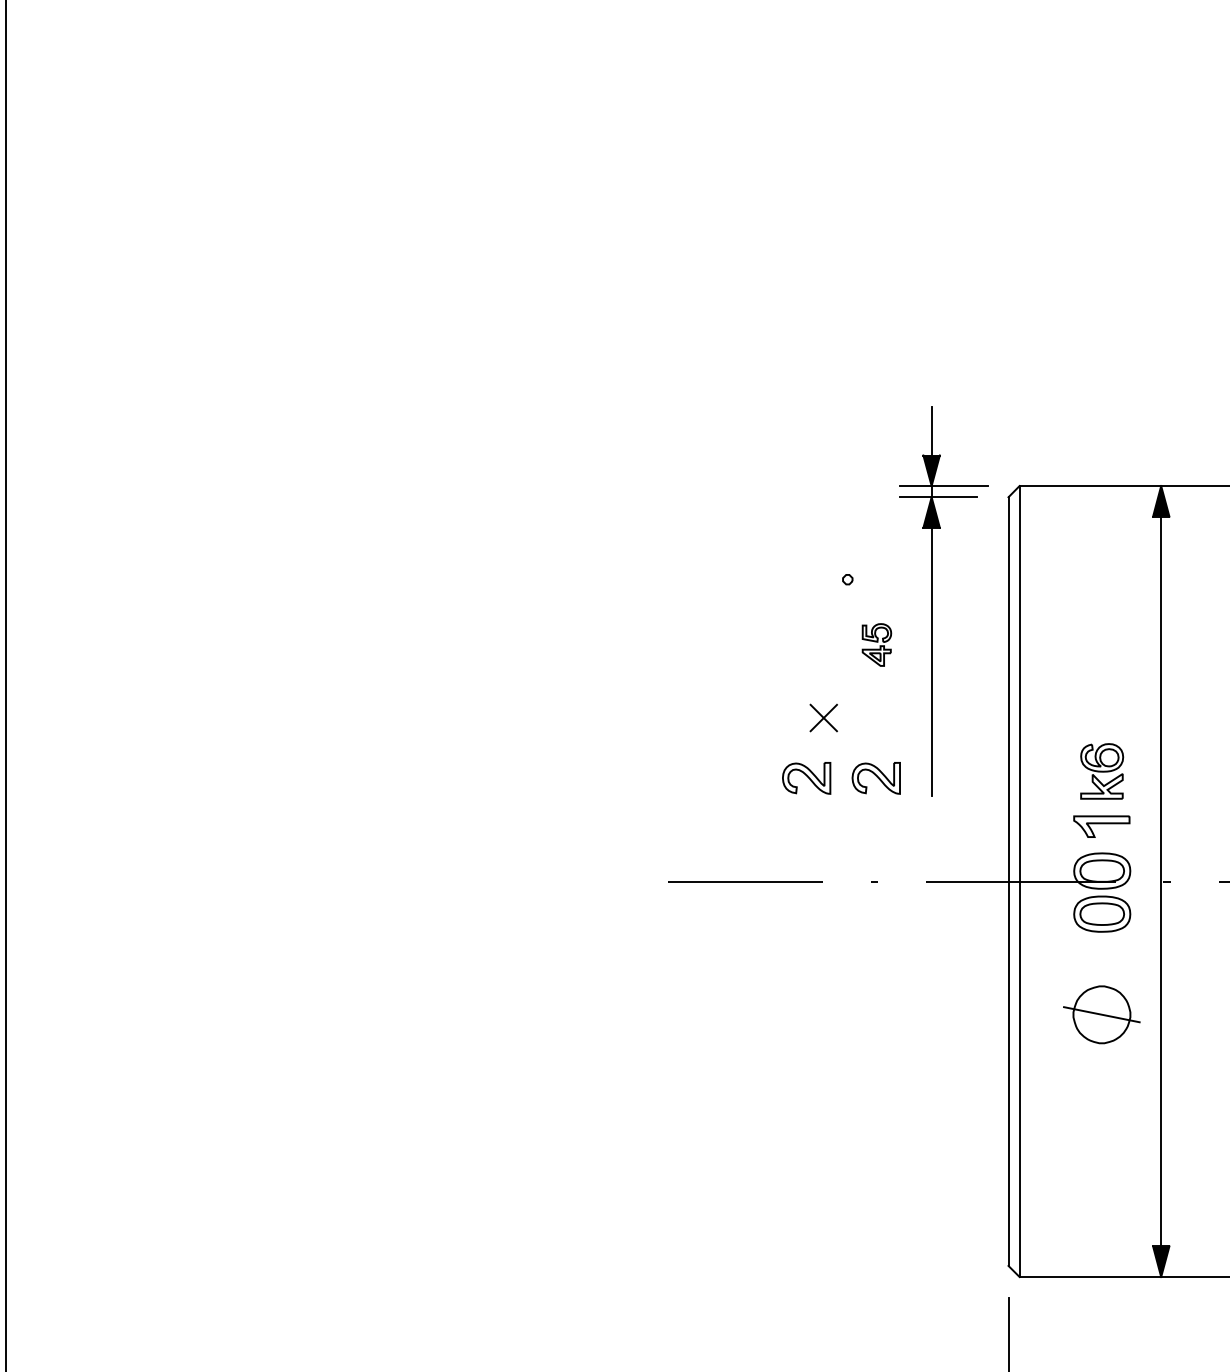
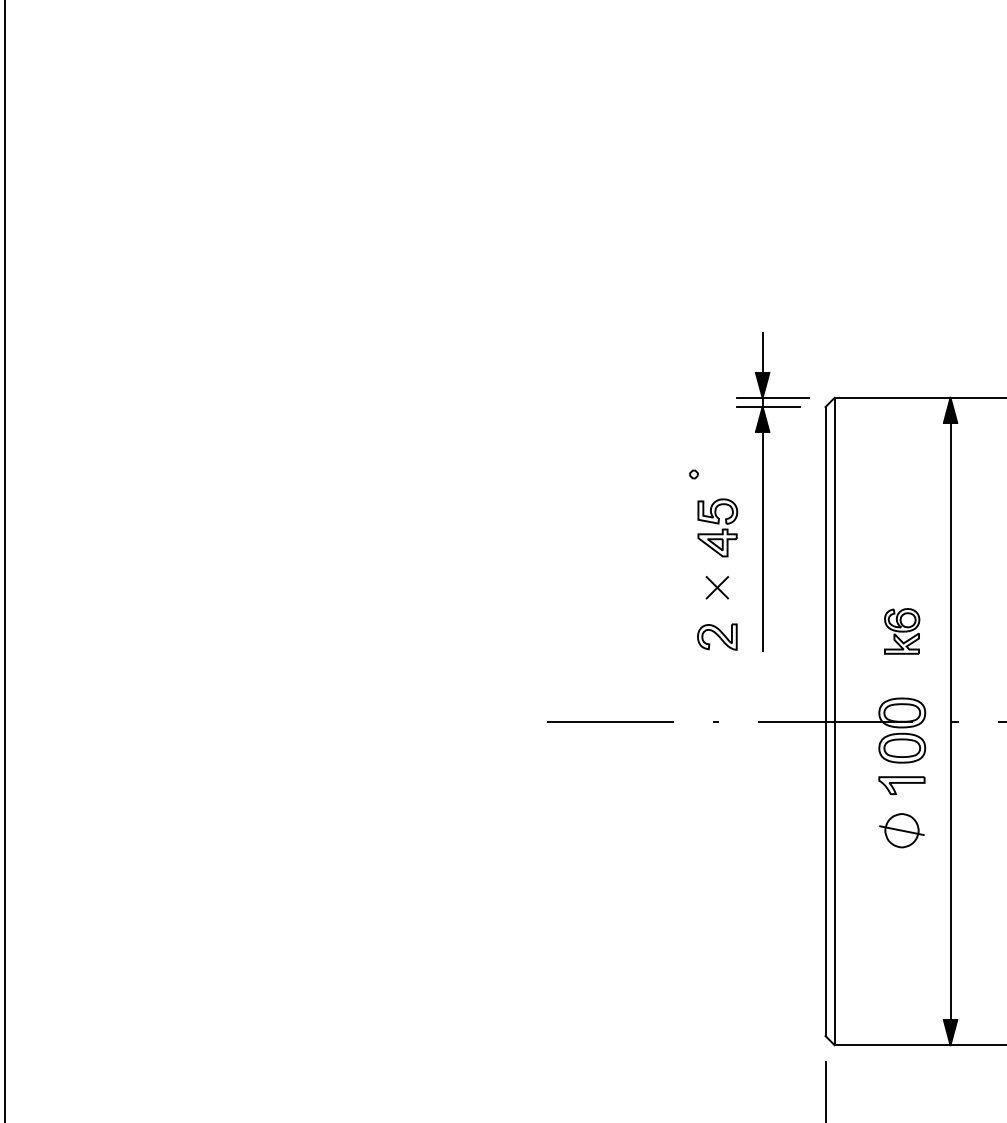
part: (876, 644) -> (717, 527), size x1.67
part: (823, 717) -> (717, 587), moved
part: (806, 777) -> (660, 636), removed
part: (1101, 826) -> (901, 785), moved
part: (1101, 1014) -> (901, 830), size x0.71

